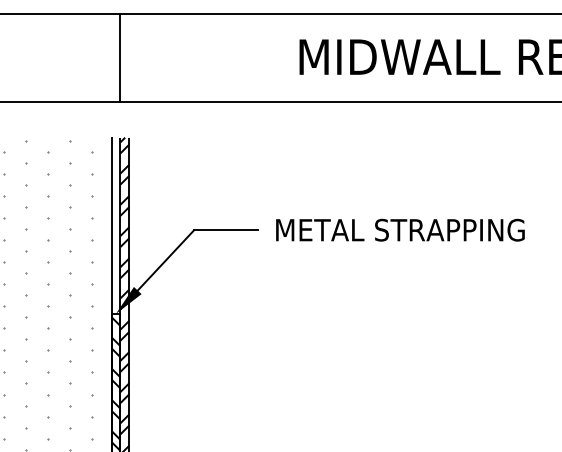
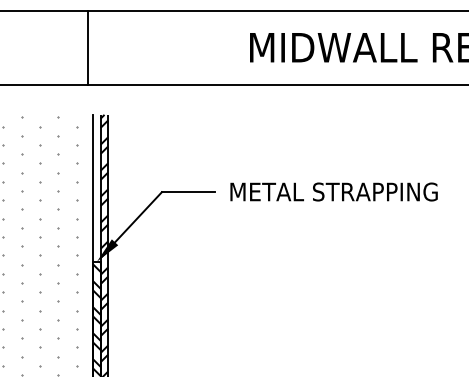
line: (120, 57) -> (88, 47), moved

